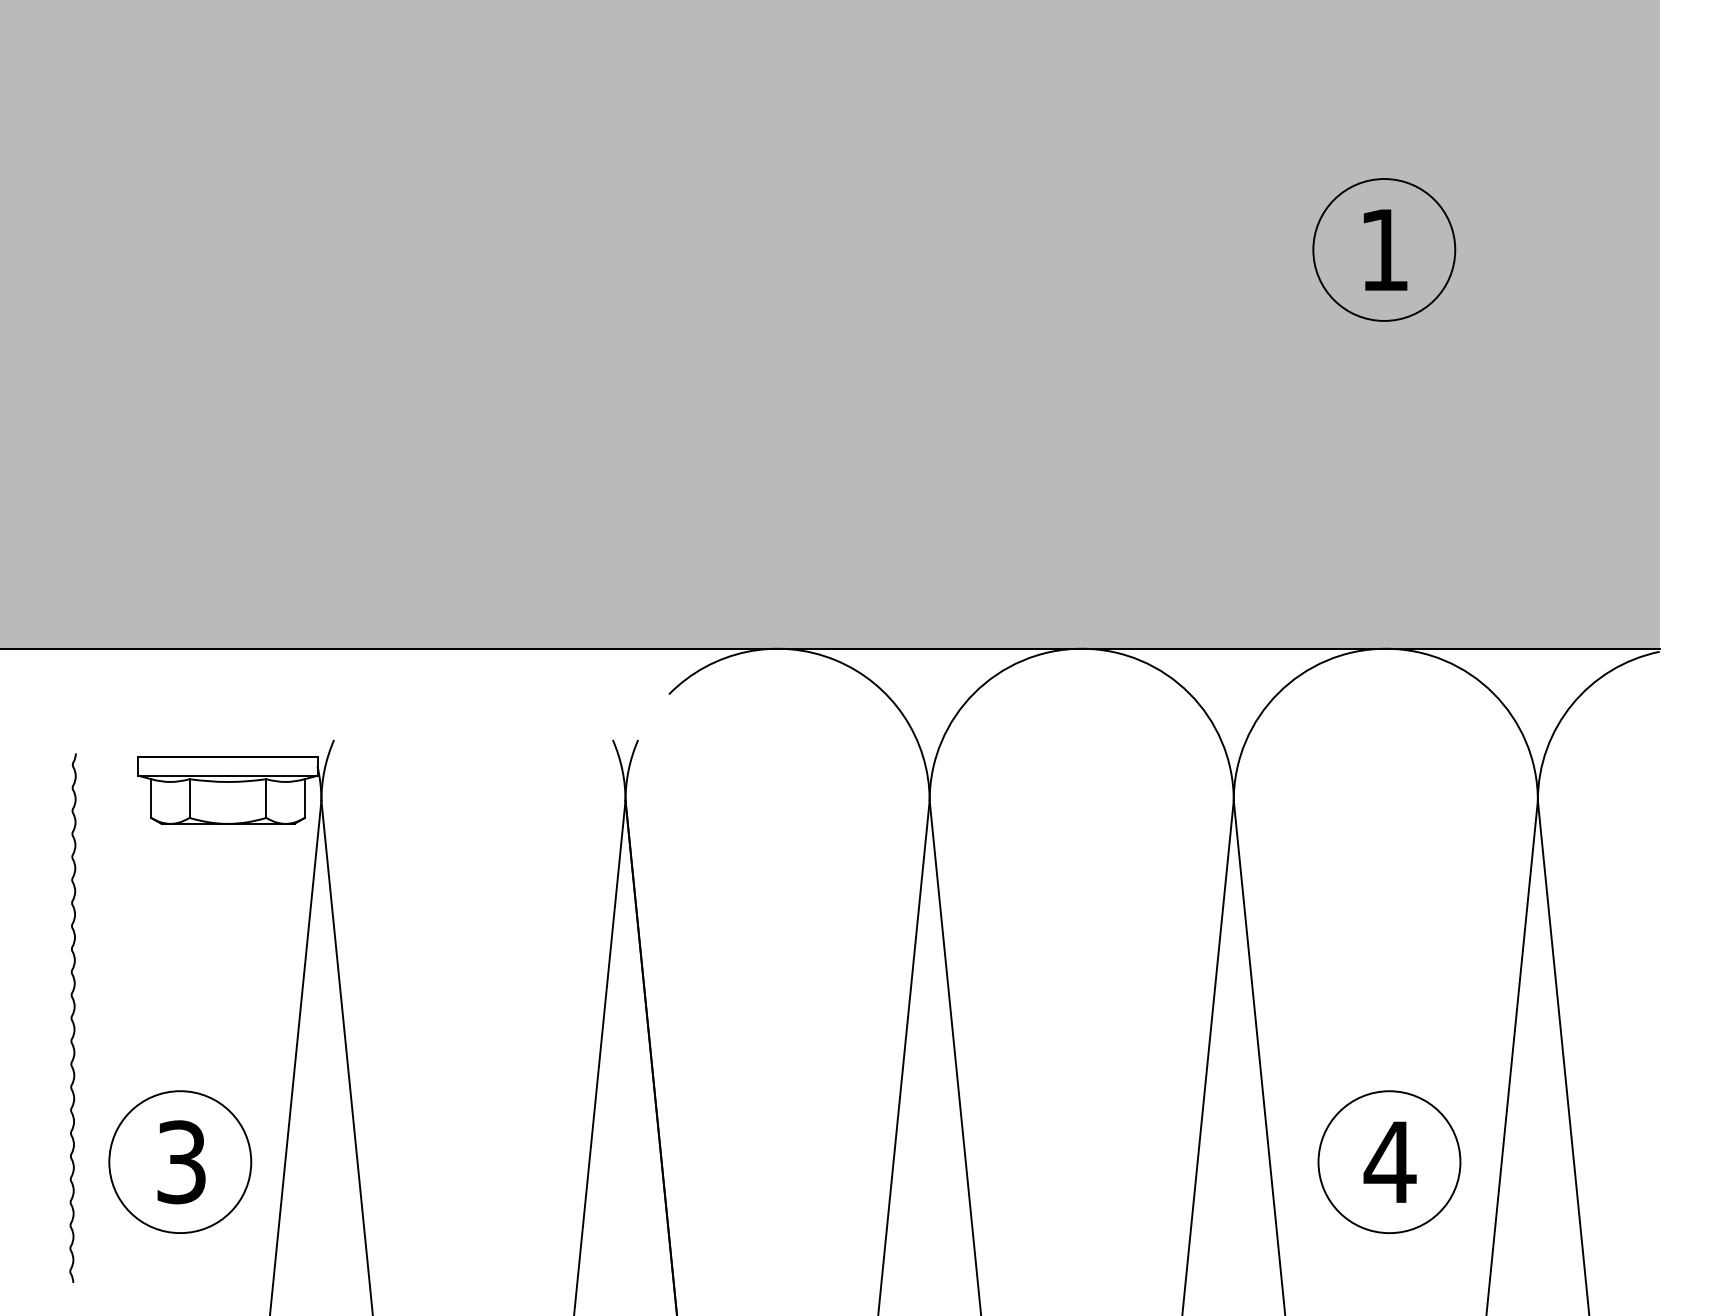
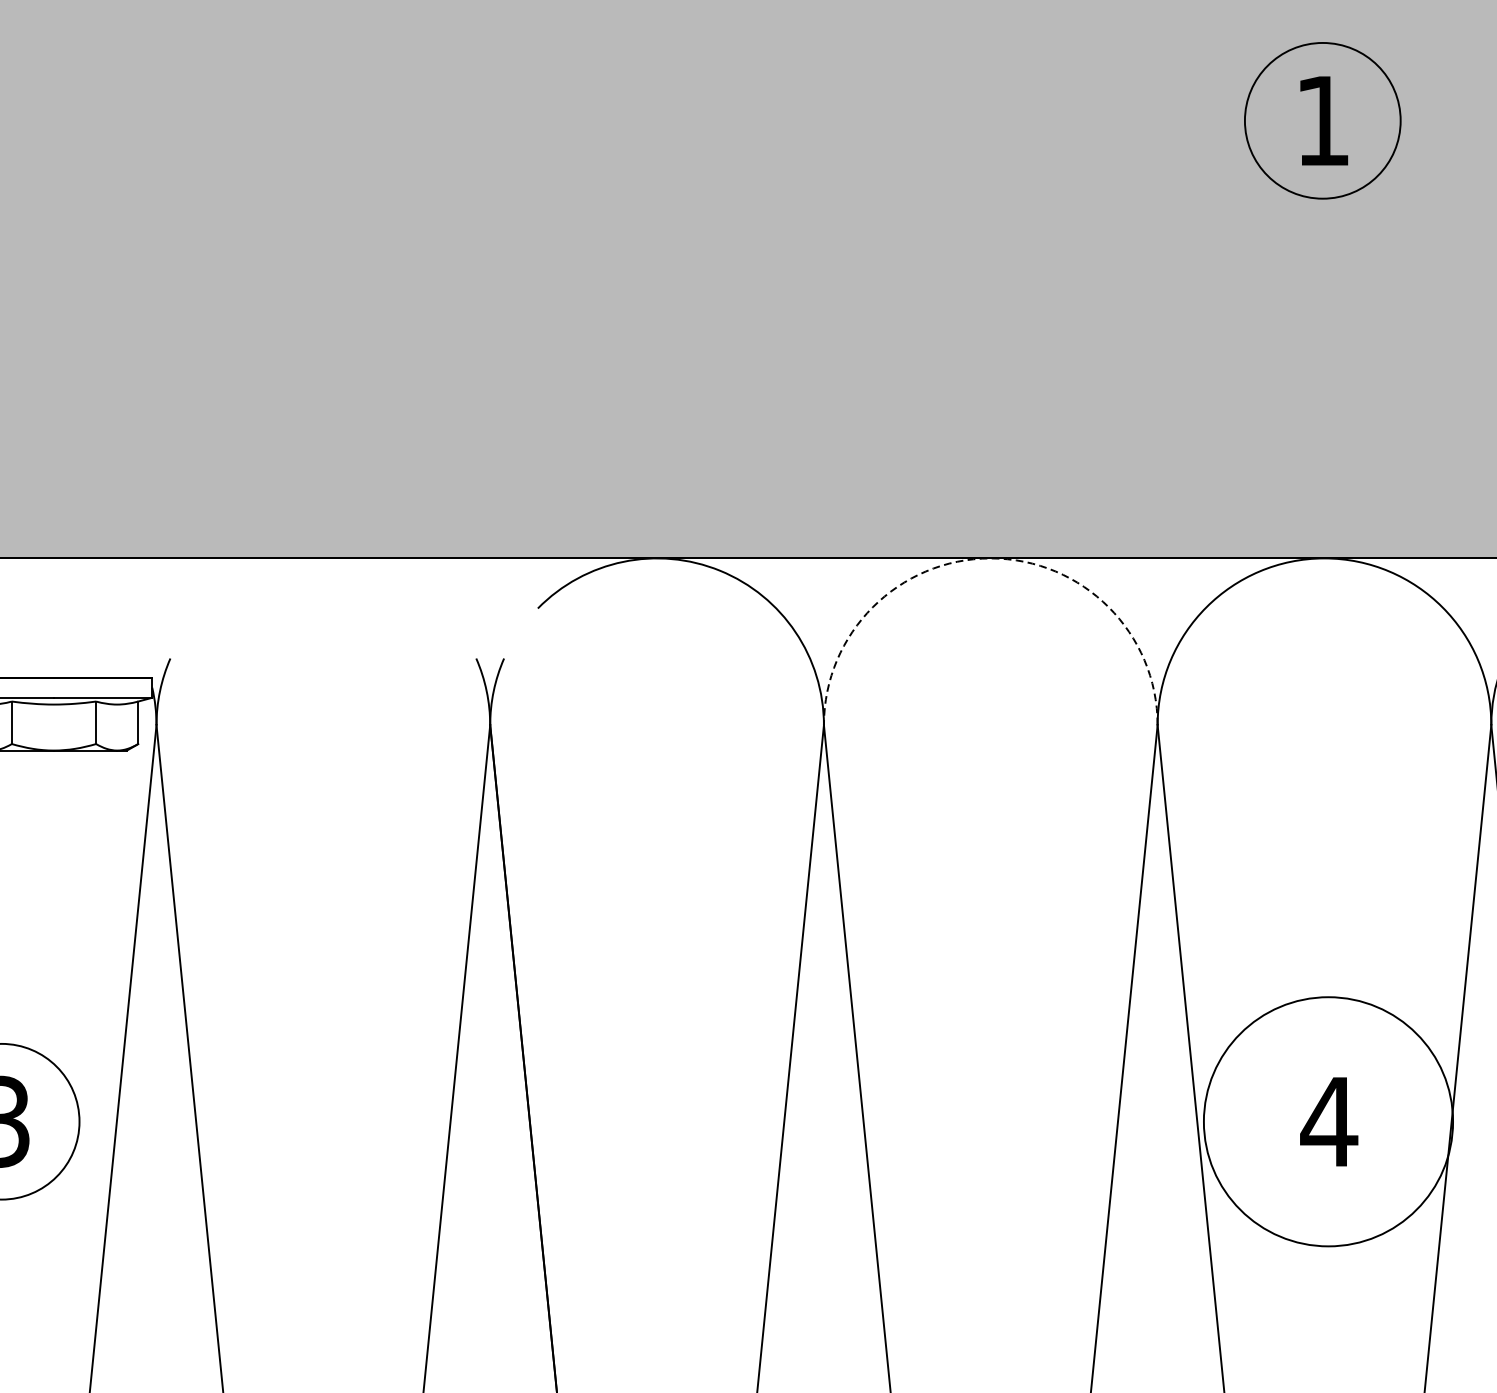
arc: (1081, 648) -> (990, 558), solid -> dashed
circle: (1389, 1162) -> (1328, 1122), size x1.6

